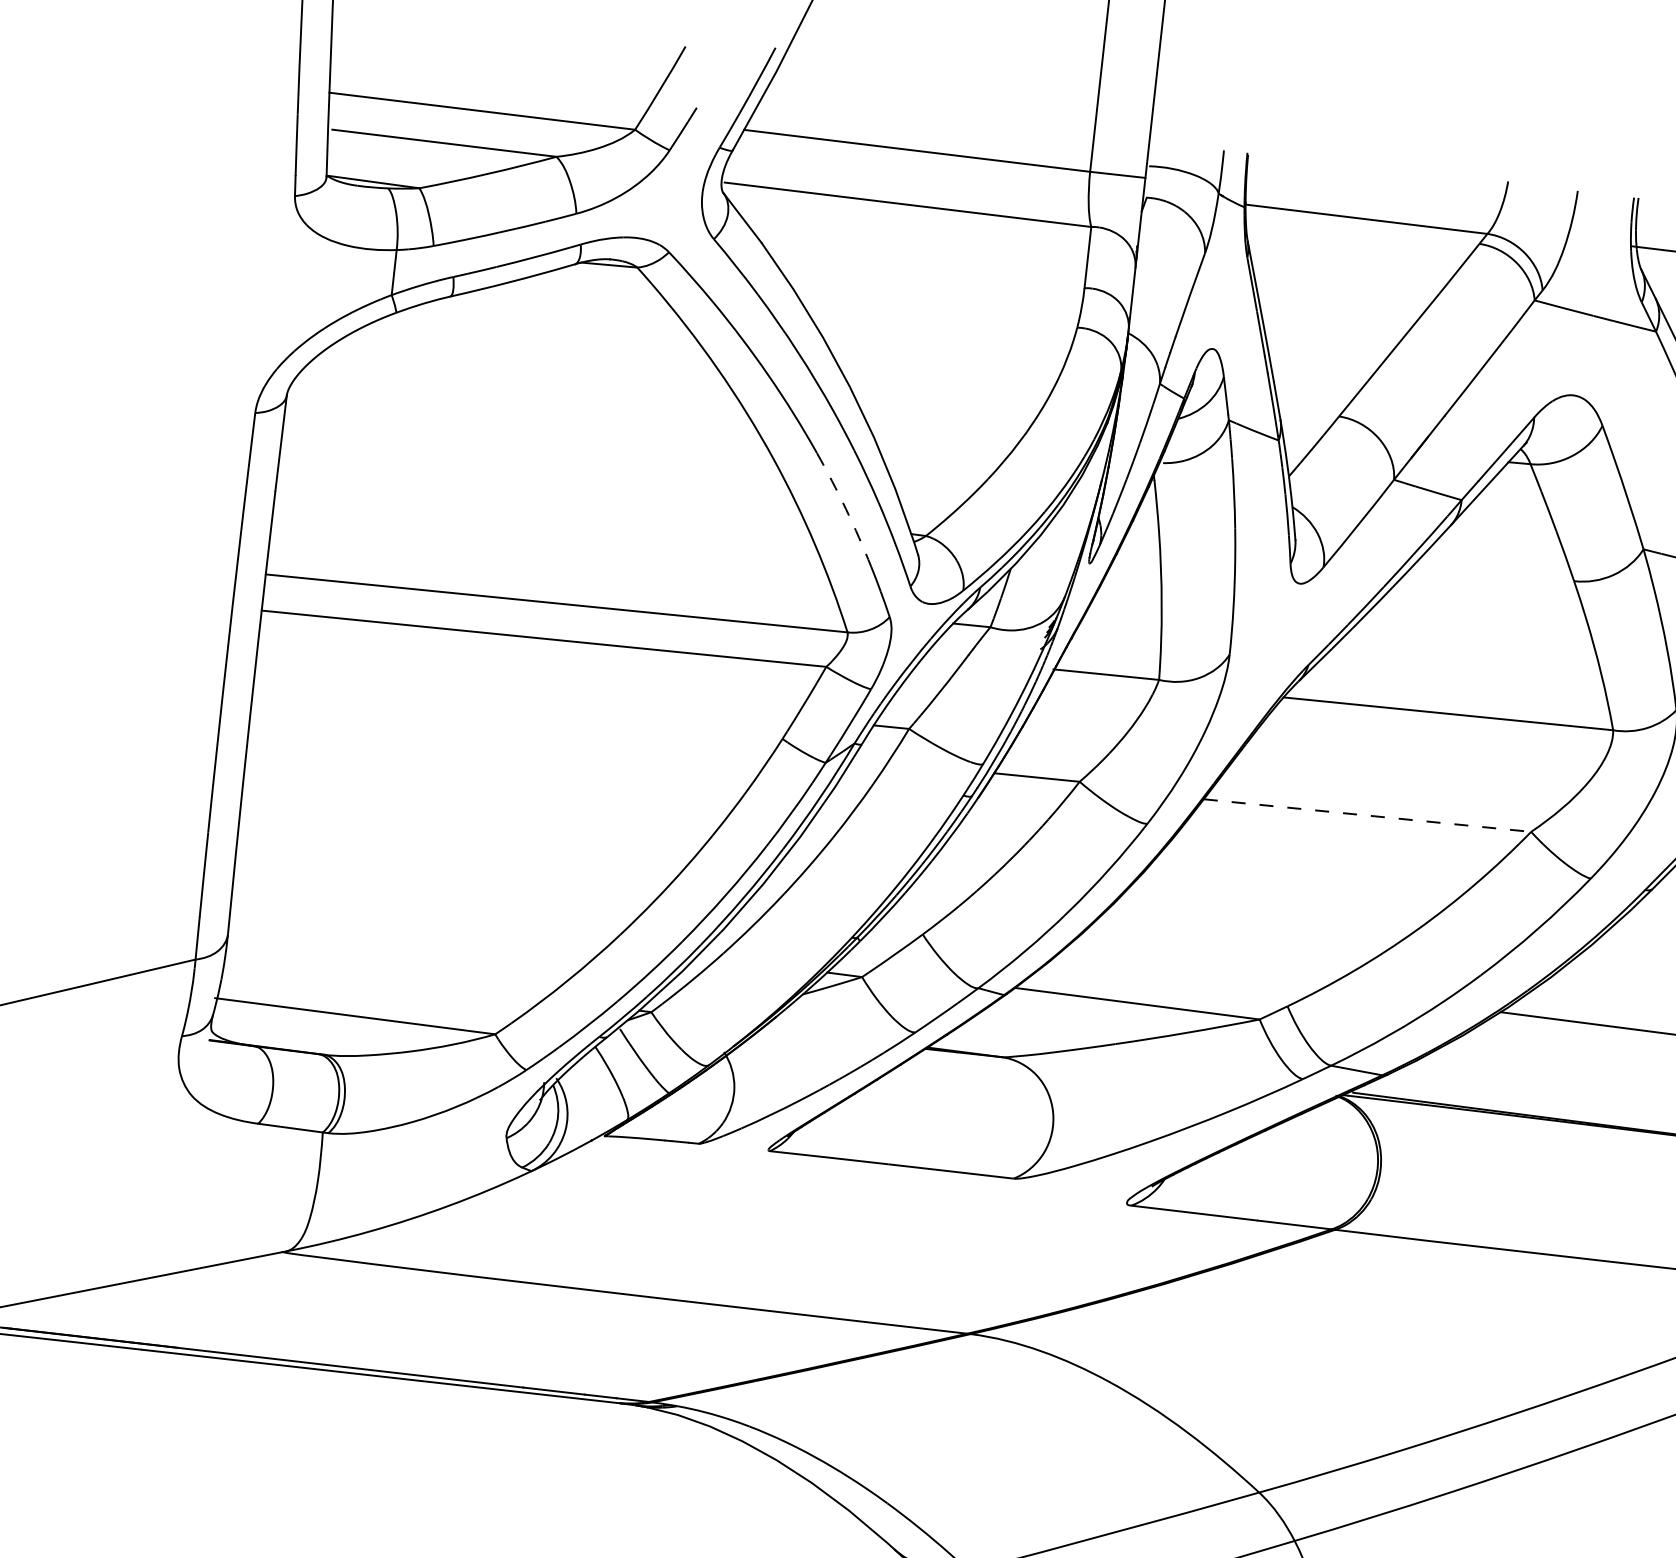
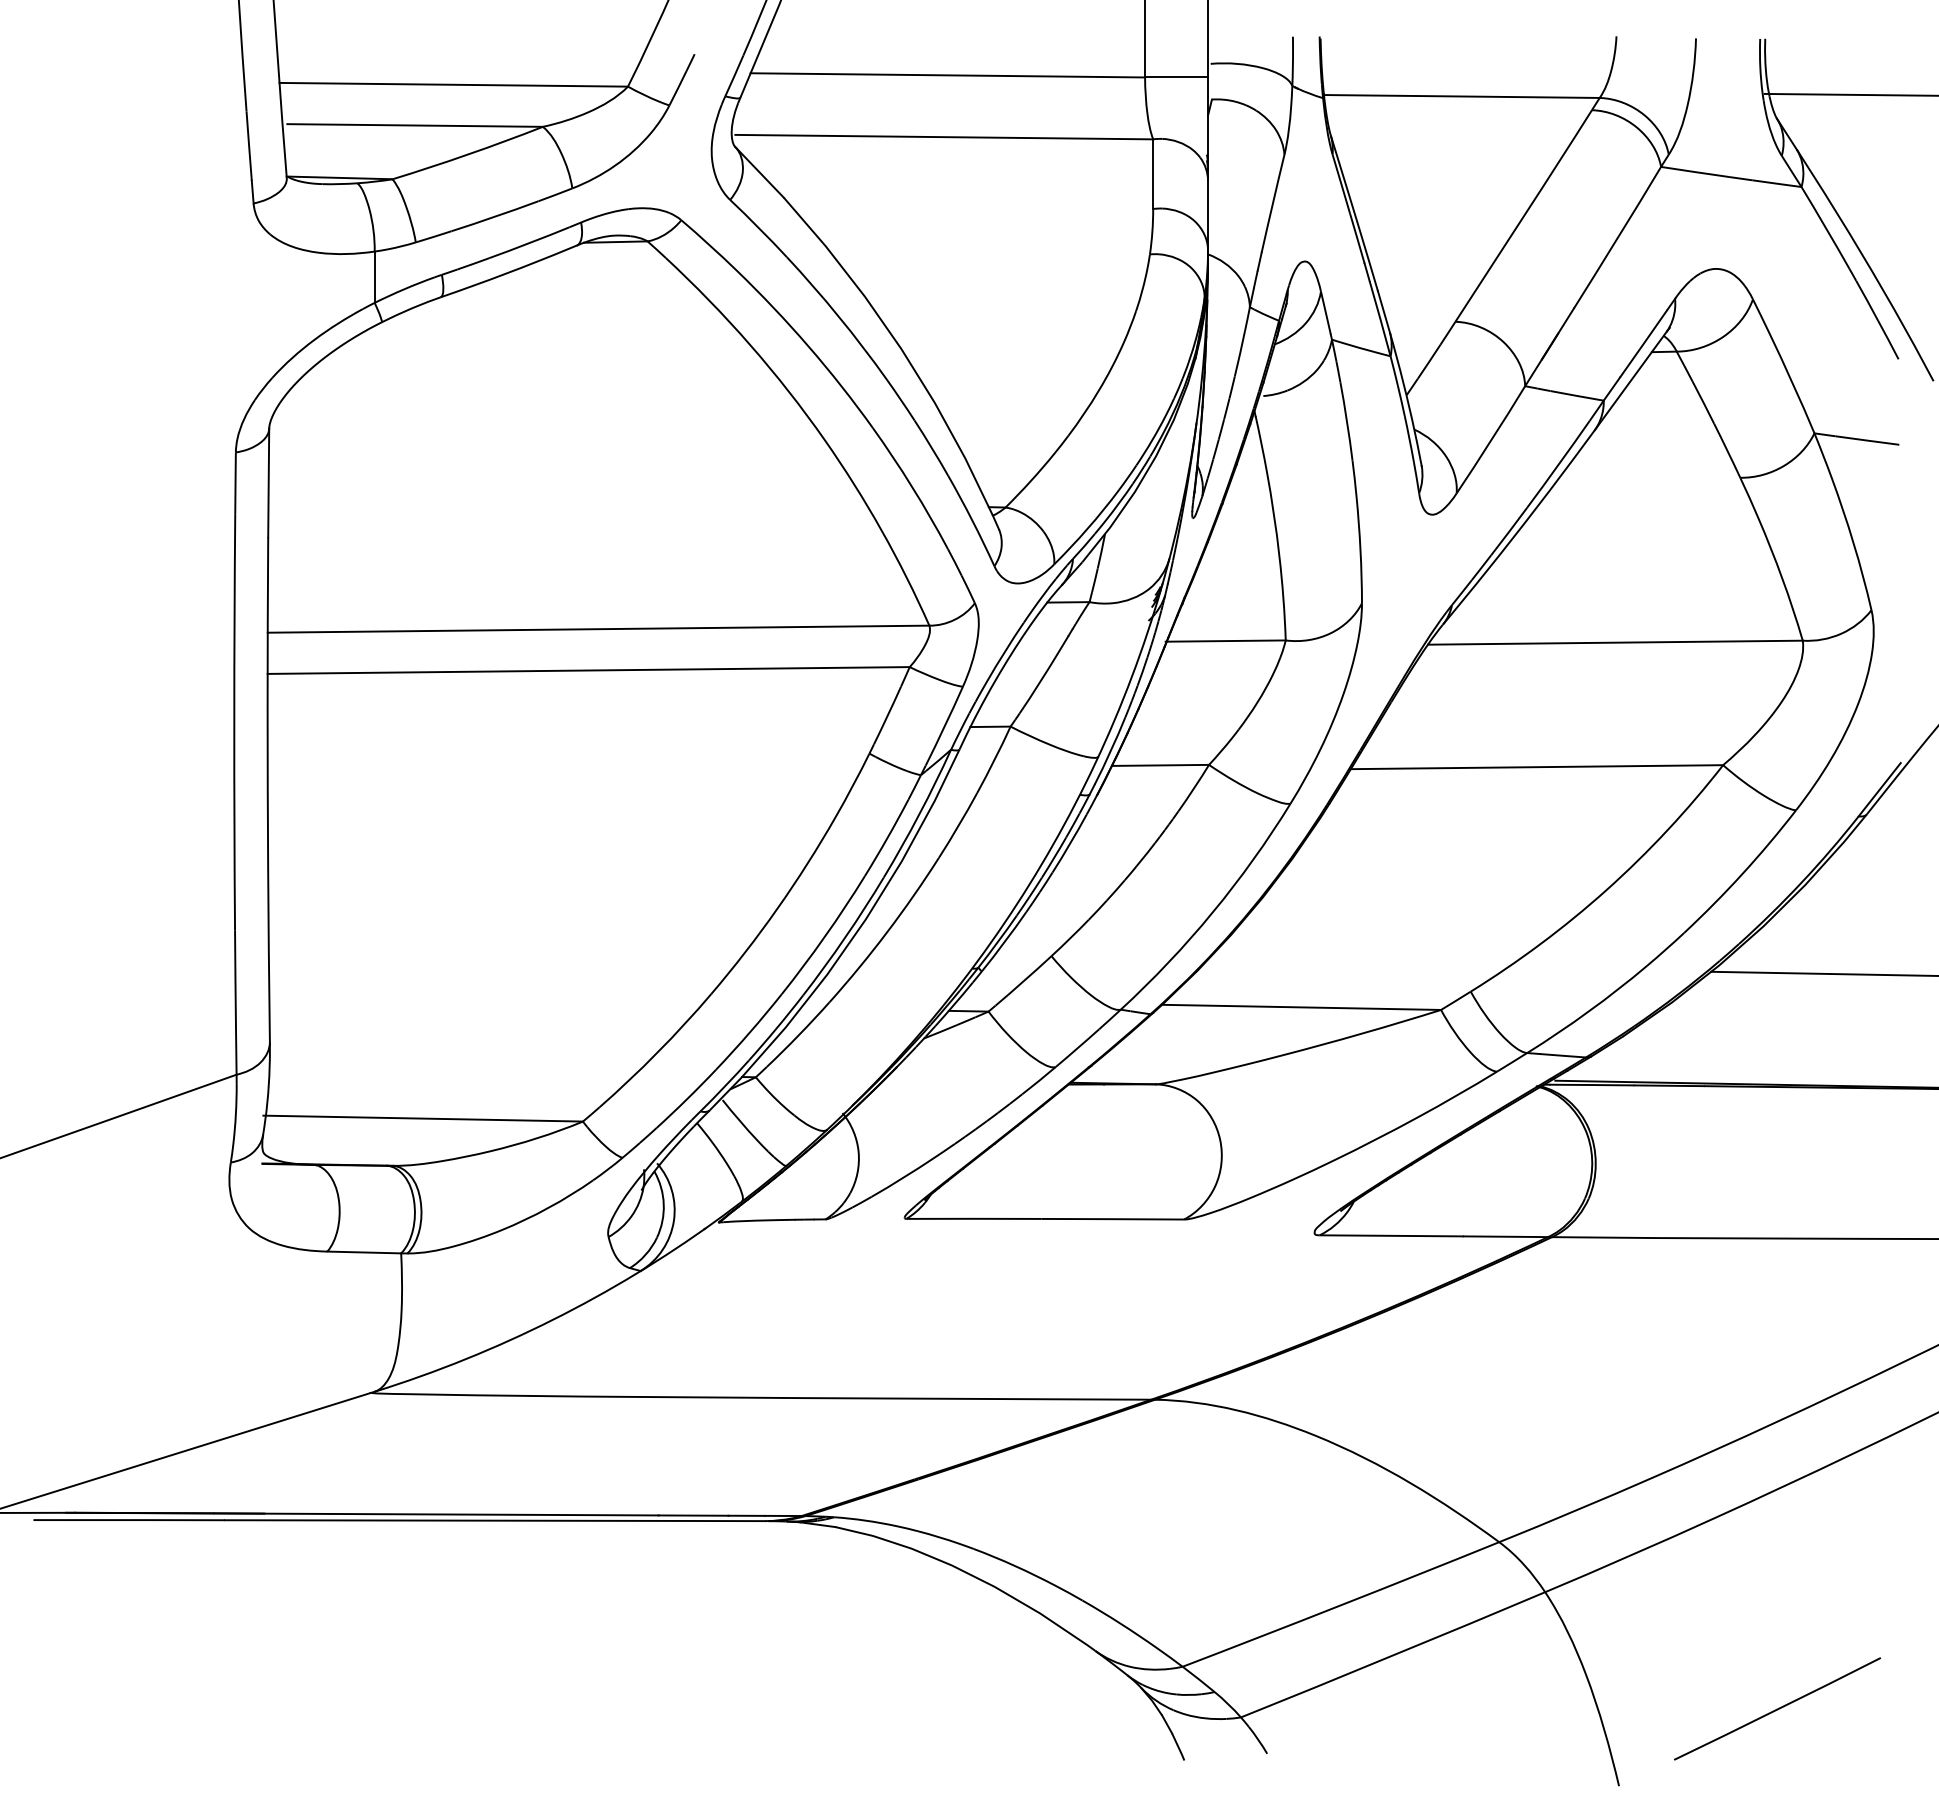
arc: (846, 509) -> (912, 487), dashed -> solid
line: (1367, 815) -> (1537, 767), dashed -> solid

